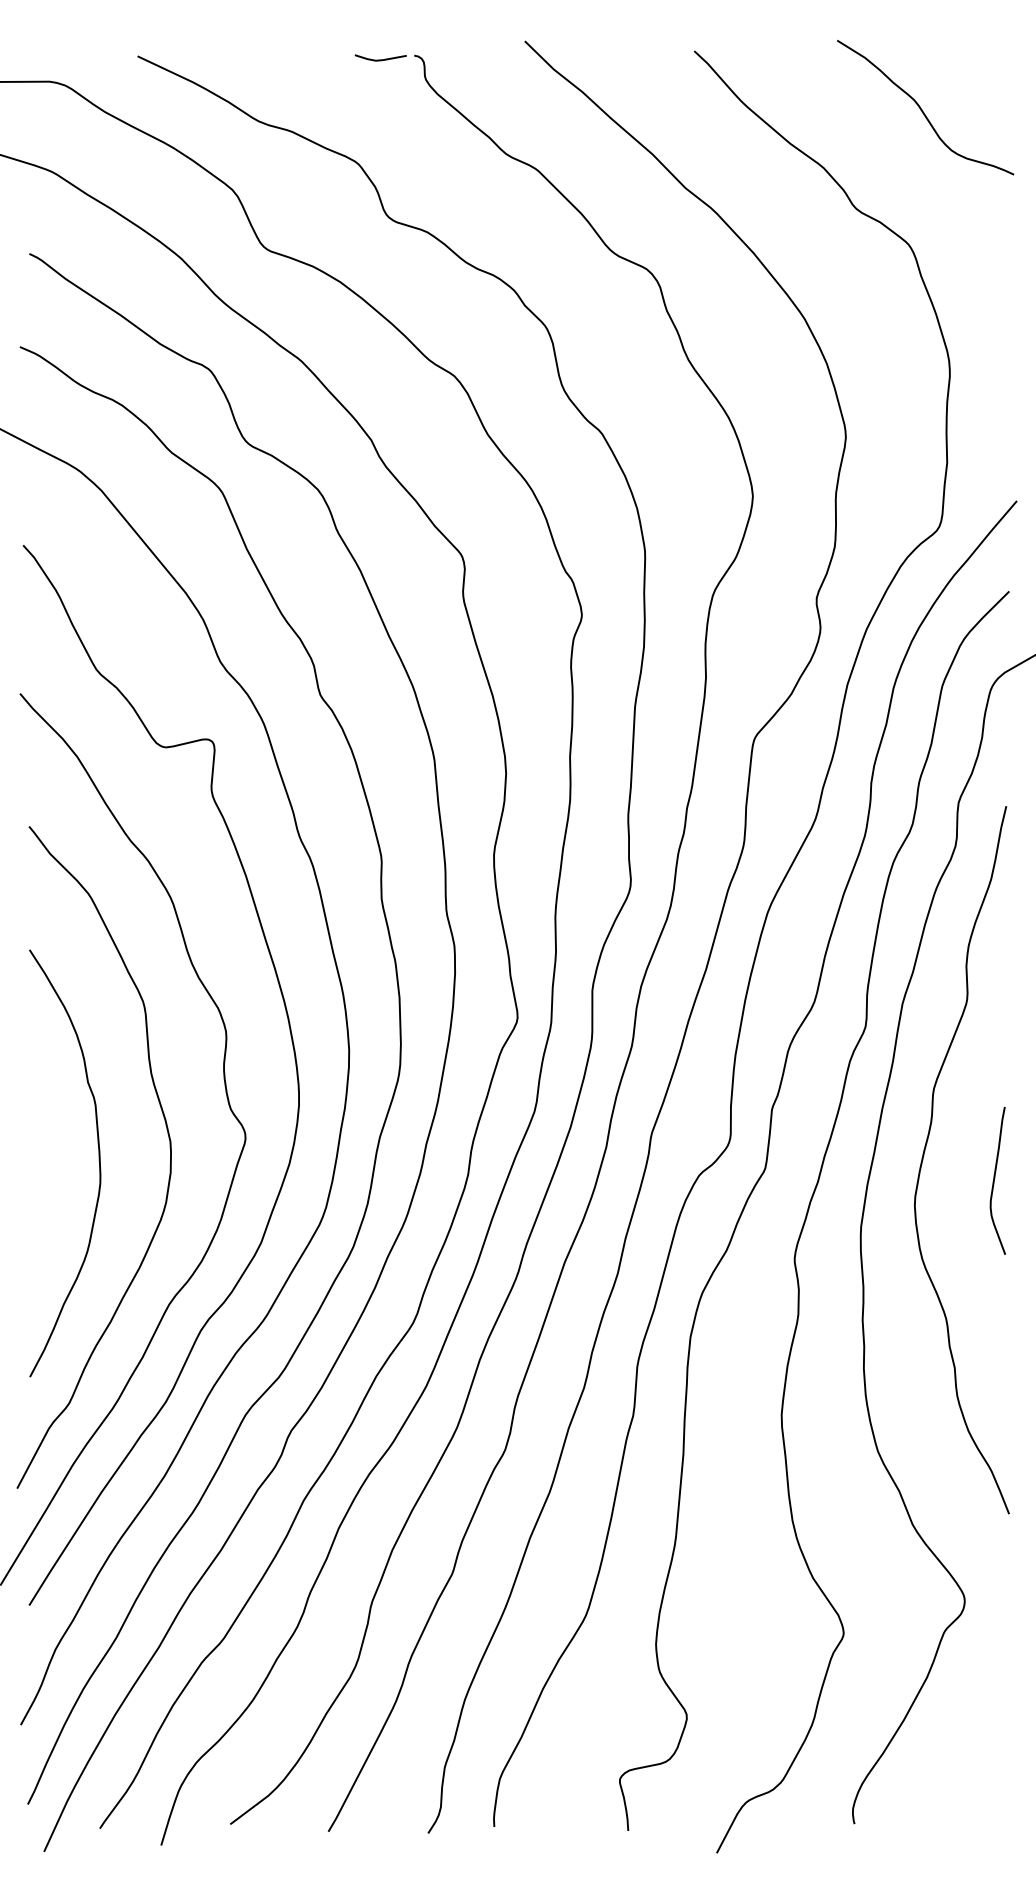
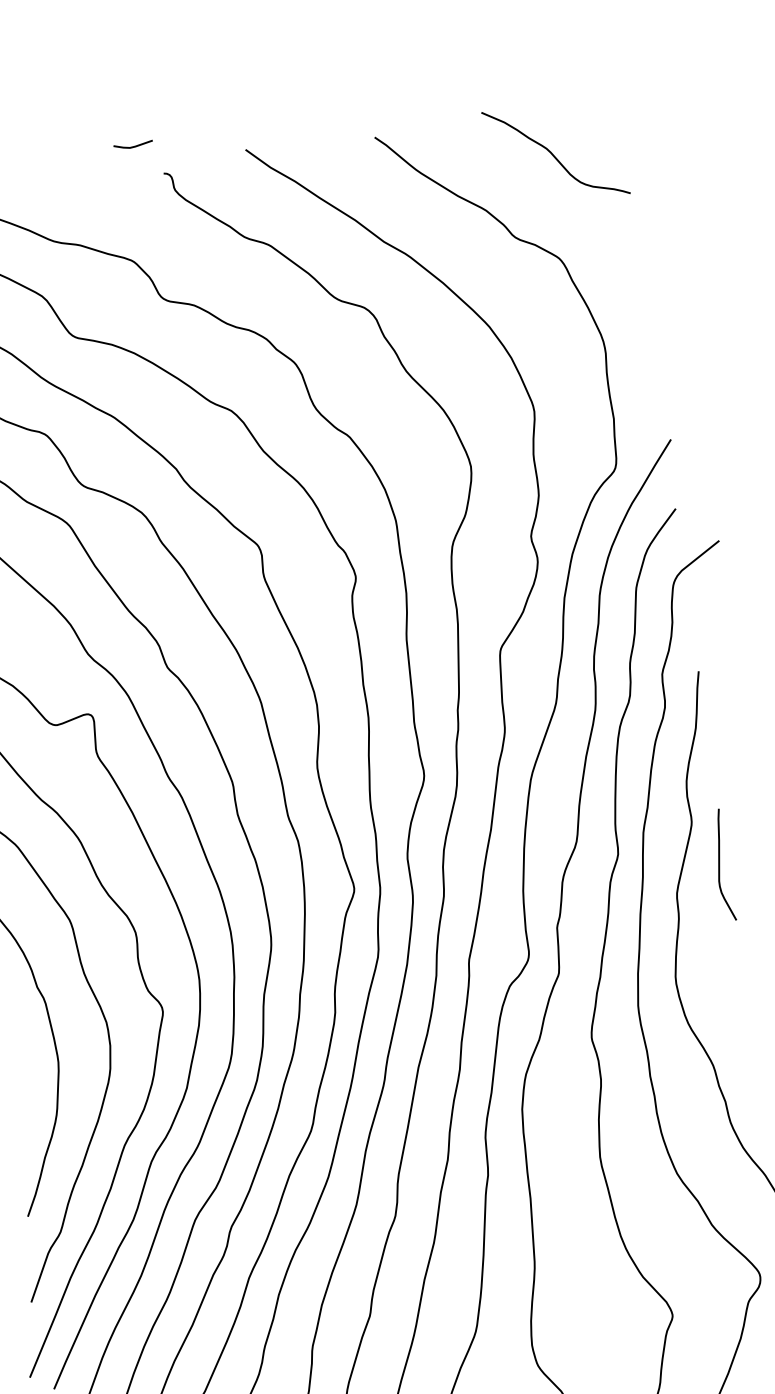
line: (380, 59) -> (133, 146), moved
curve: (995, 1178) -> (720, 863), moved

